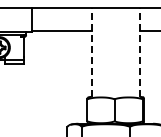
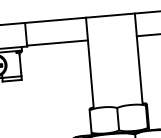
line: (91, 52) -> (89, 62), dashed -> solid
line: (139, 52) -> (138, 58), dashed -> solid

